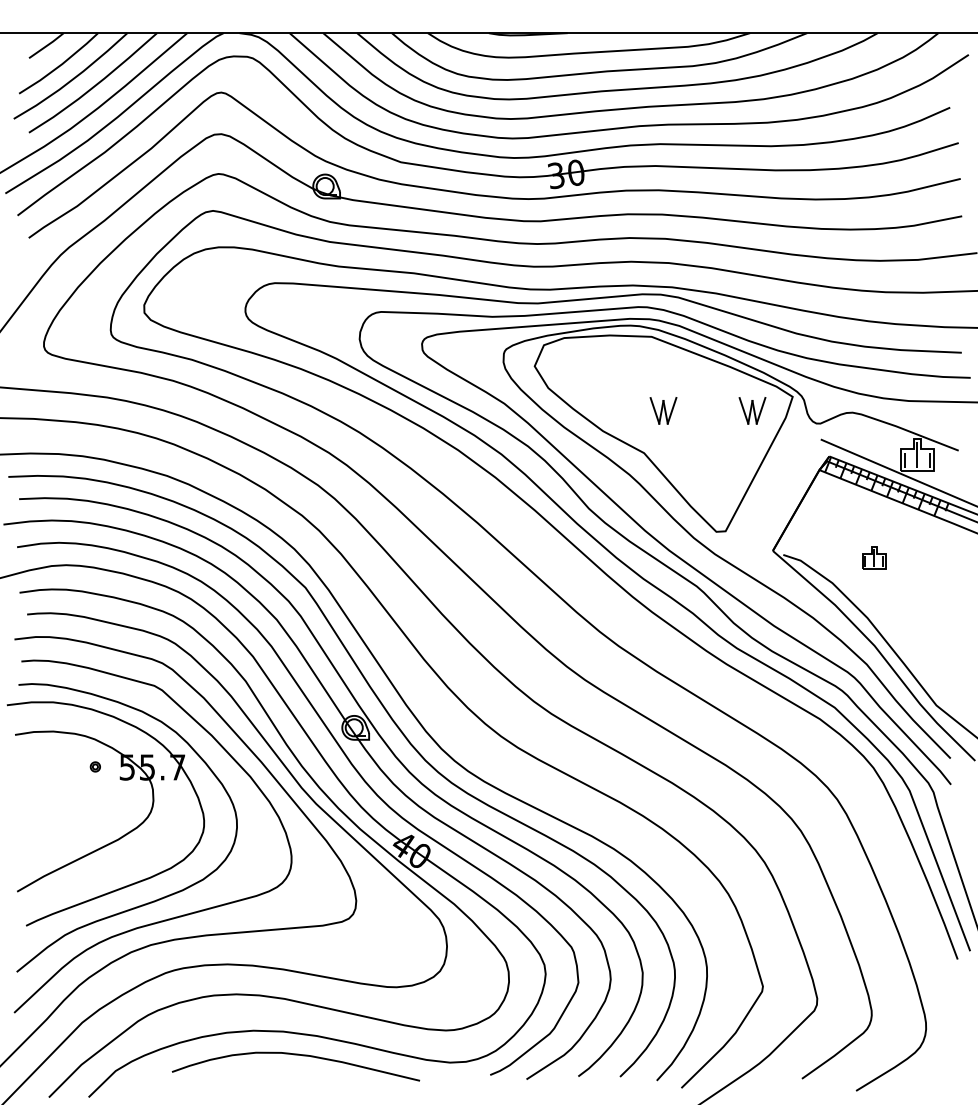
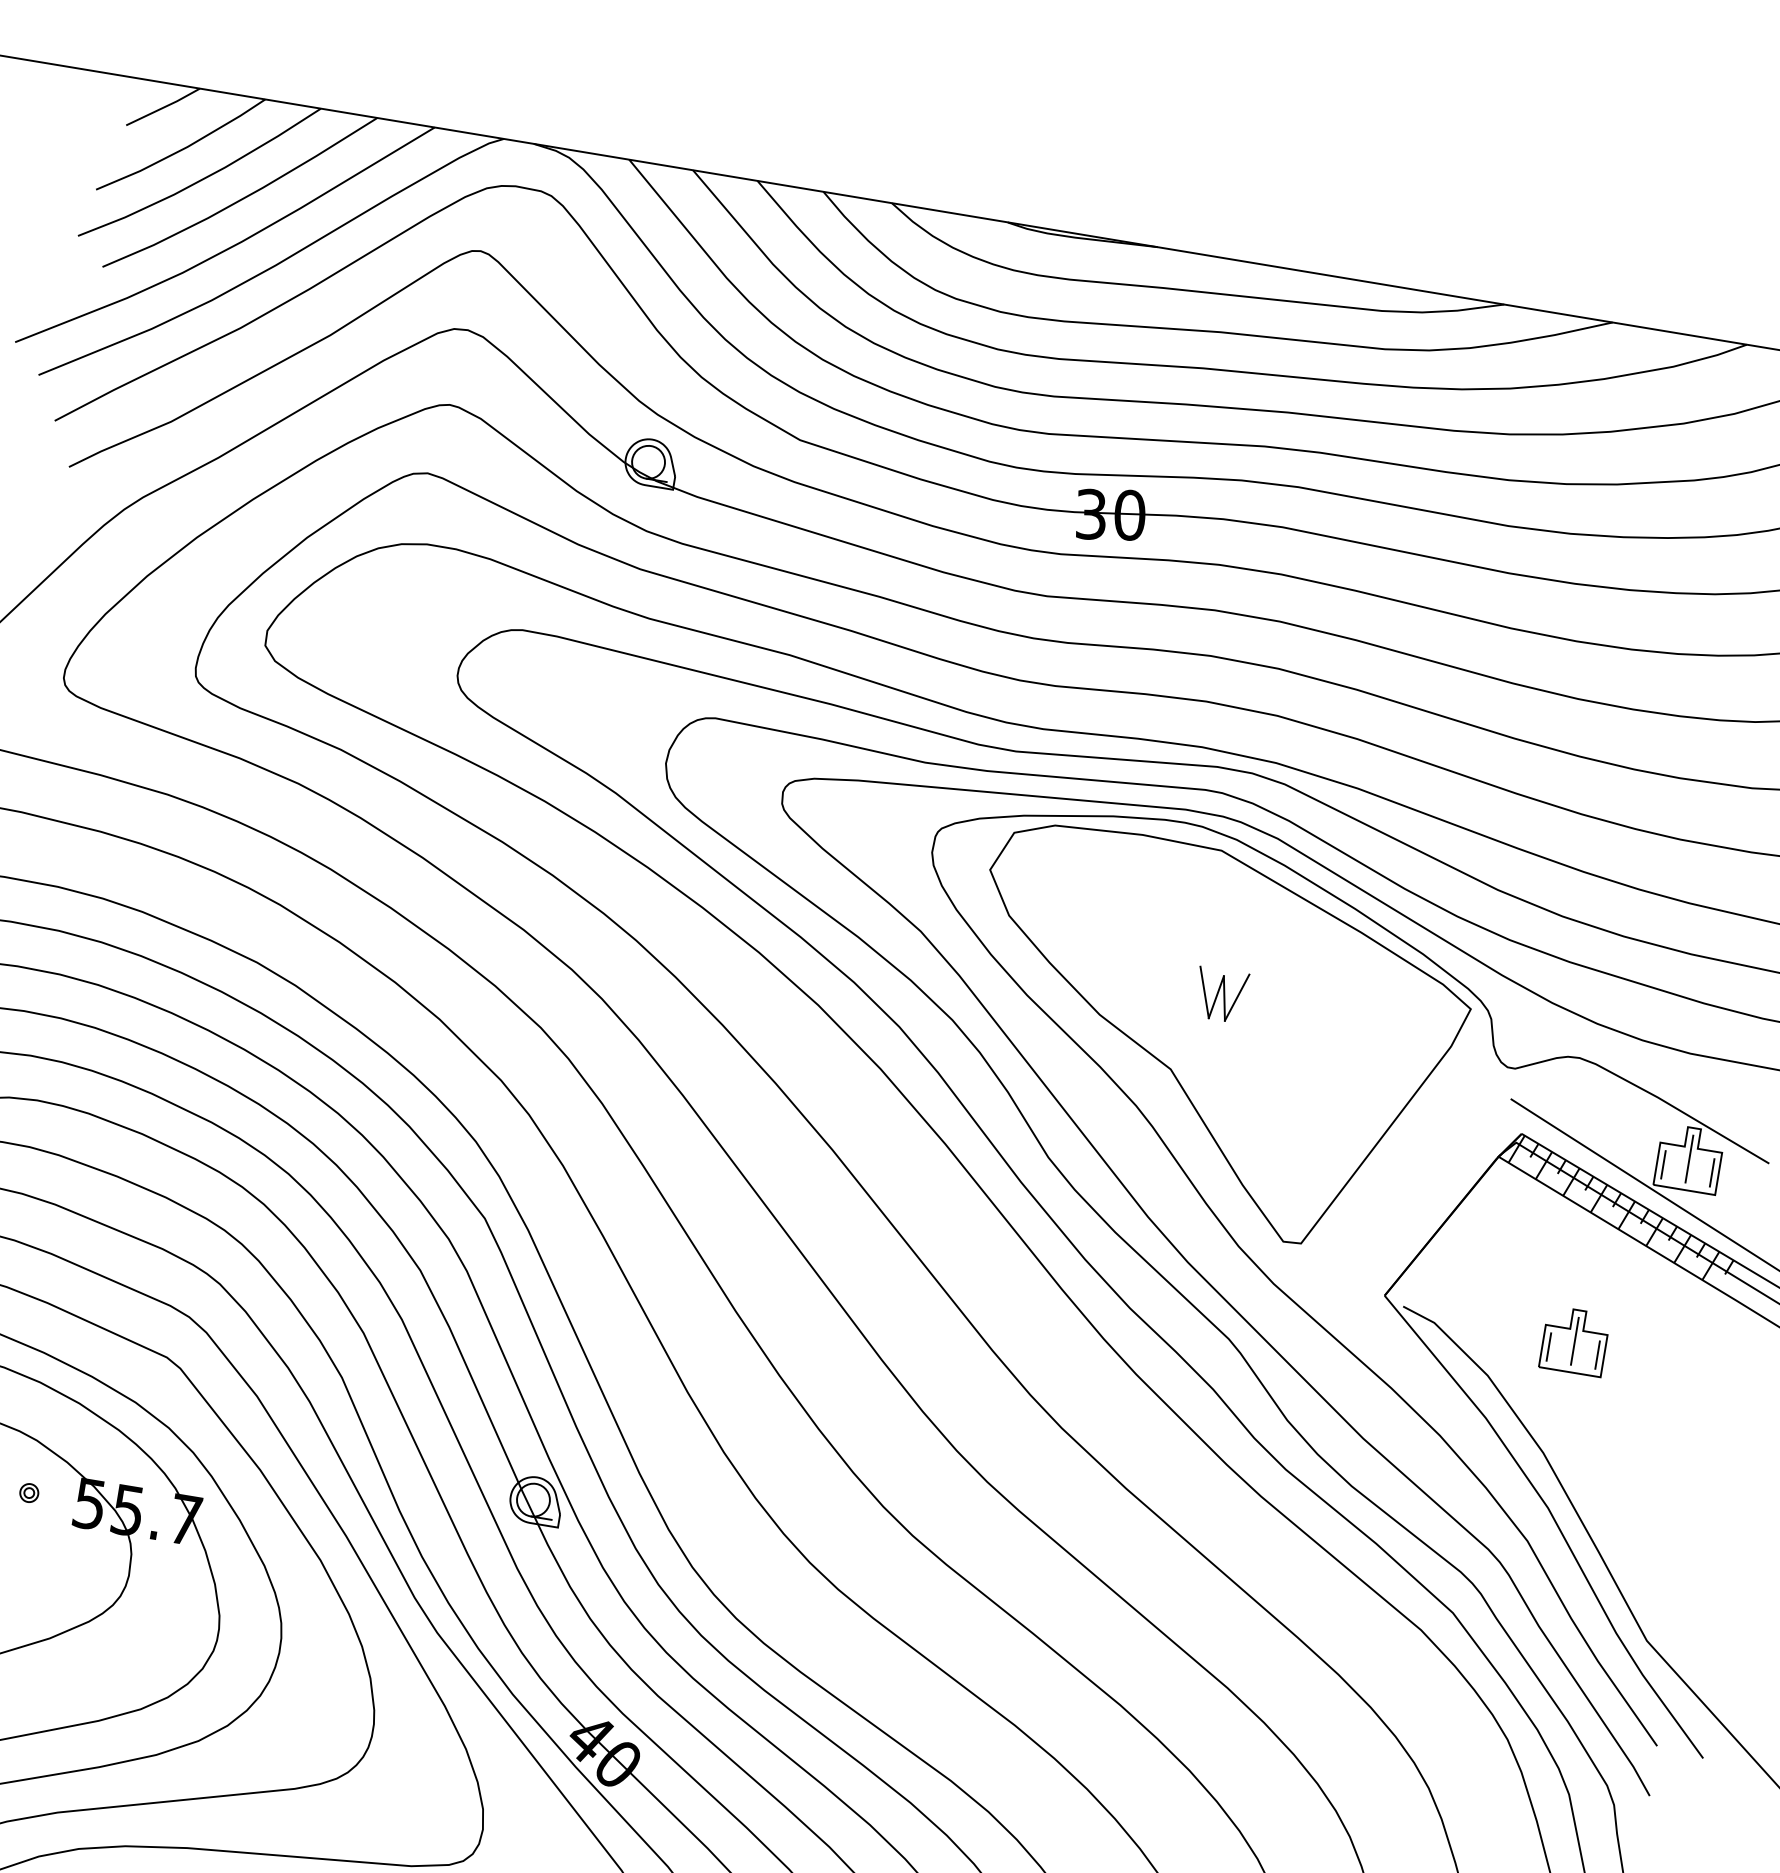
part: (752, 410) -> (1390, 1022), removed
part: (873, 557) -> (1573, 1339), size x1.43

